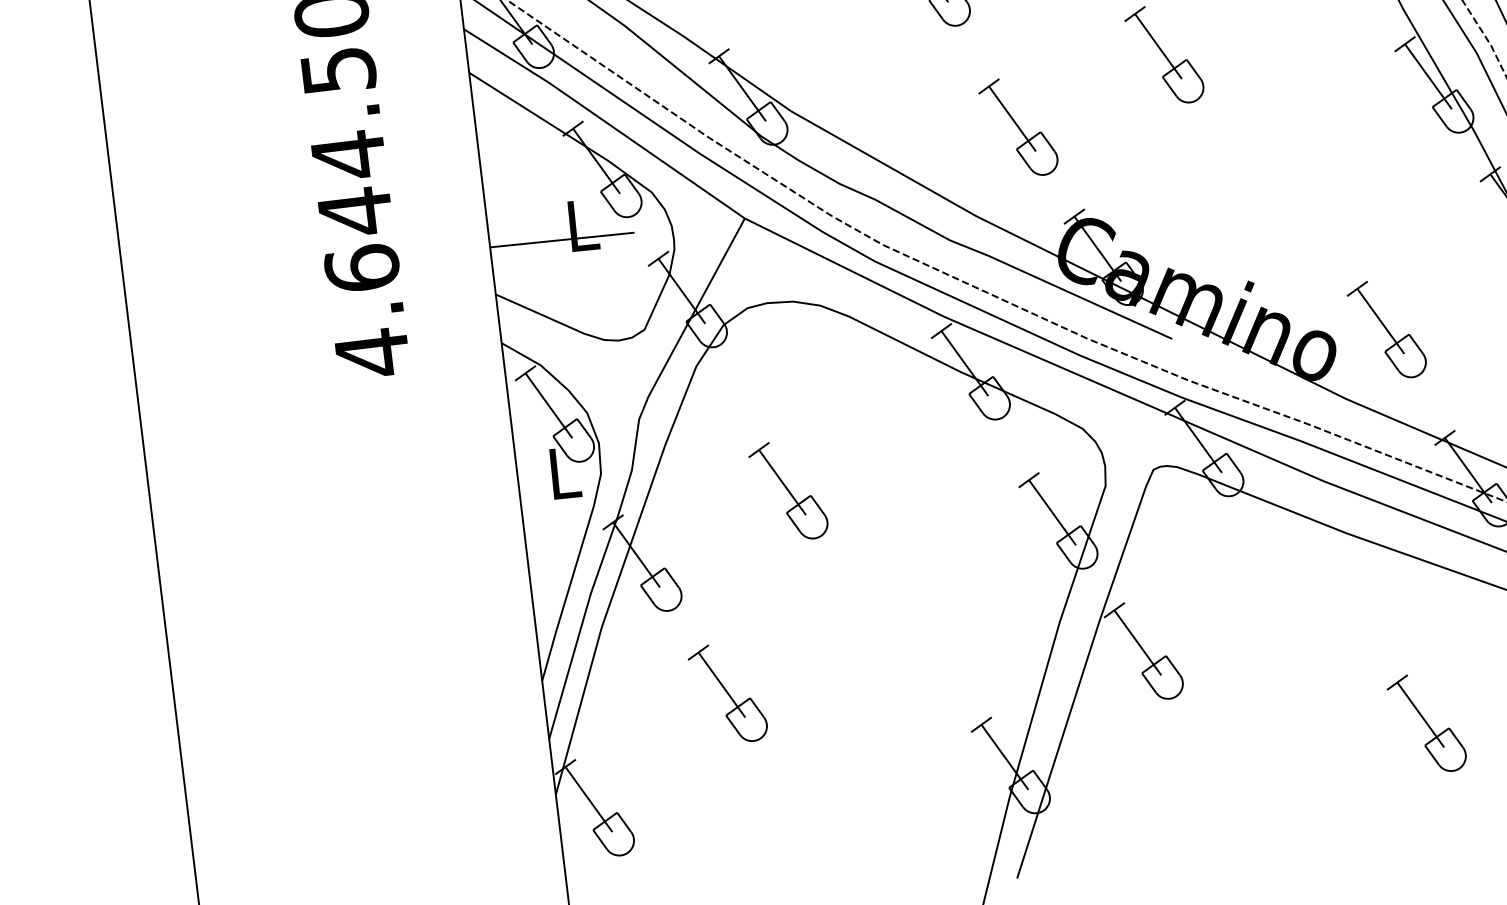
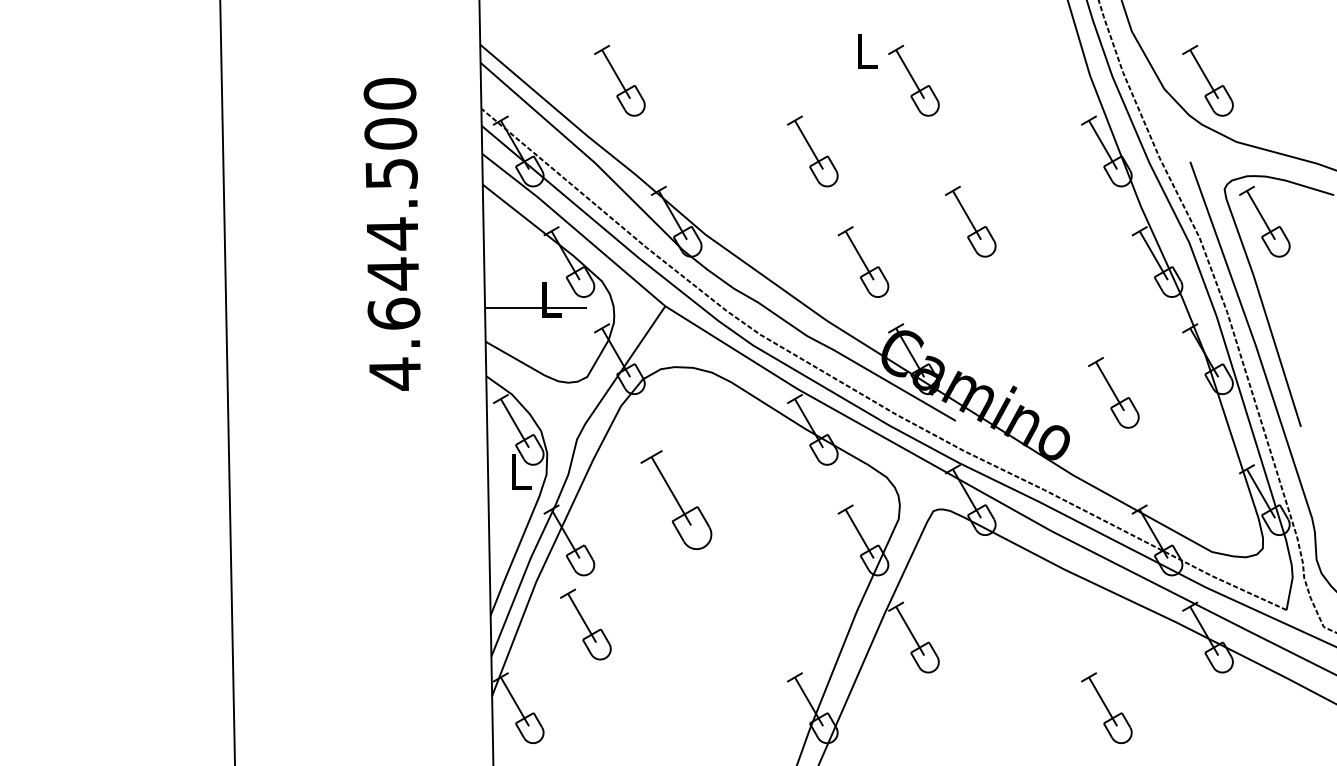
part: (1386, 329) -> (1113, 392), moved
part: (788, 490) -> (676, 499), size x1.4
part: (727, 693) -> (585, 624), moved

